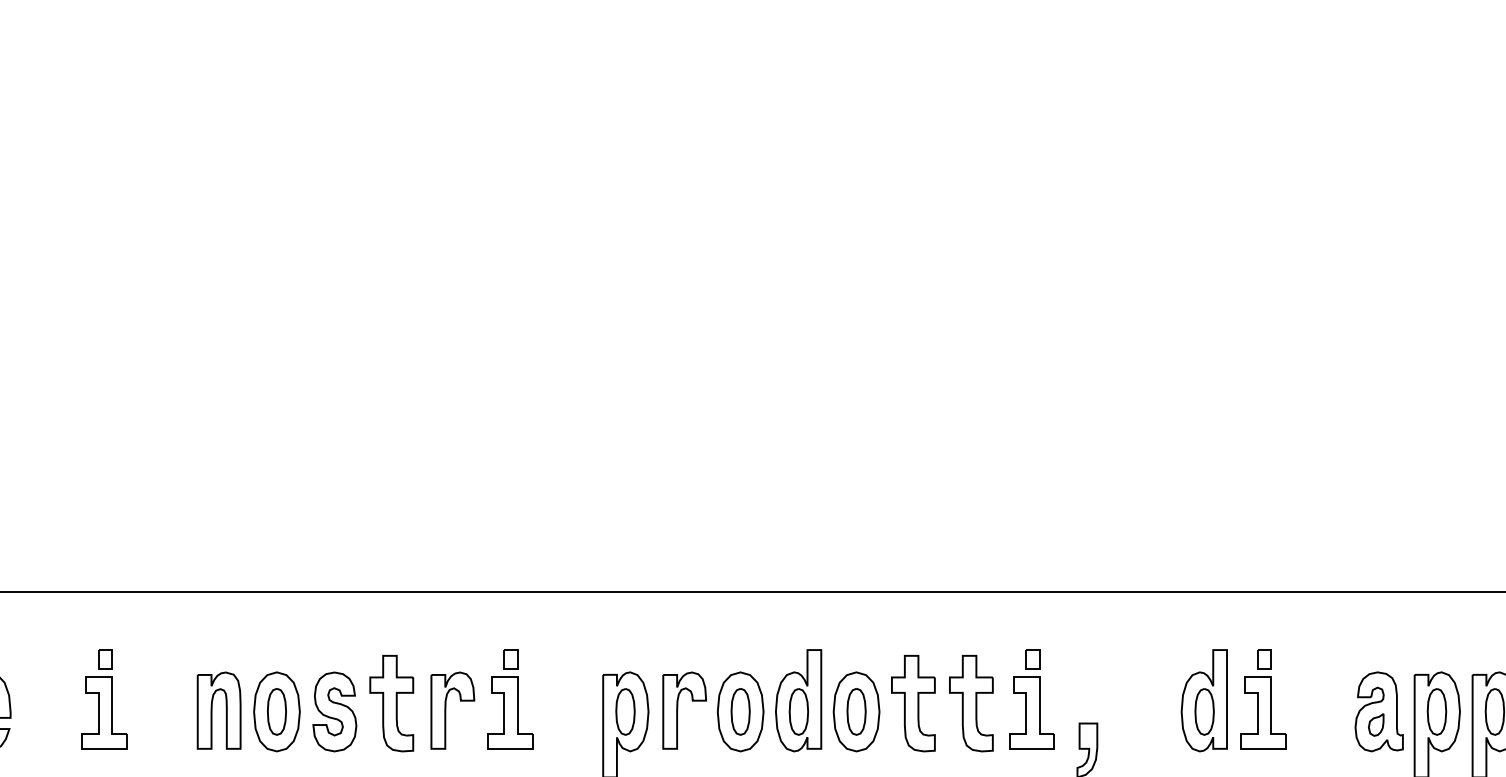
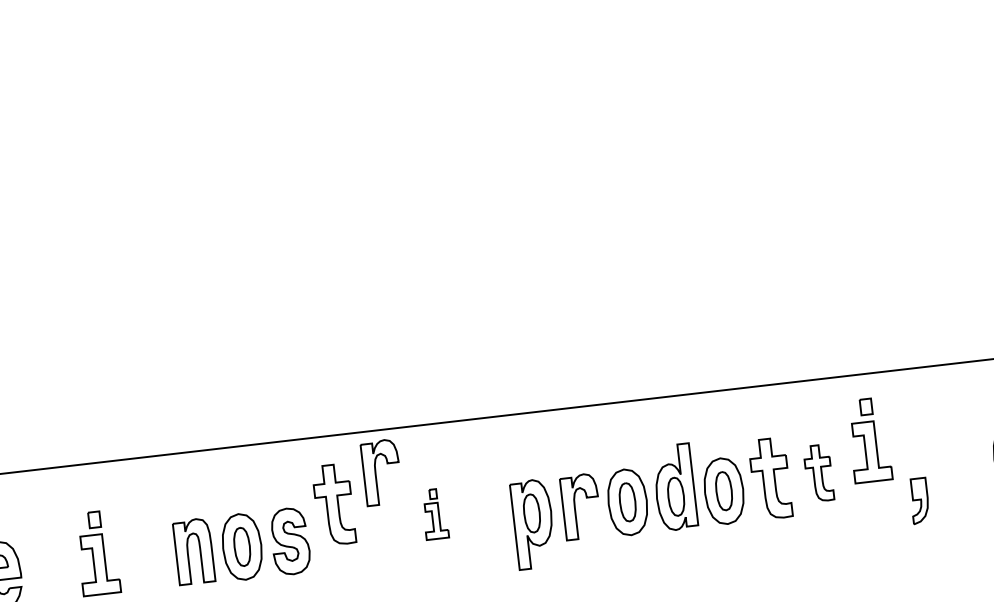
part: (510, 699) -> (435, 514), size x0.6
part: (1031, 699) -> (868, 440), moved
part: (391, 703) -> (333, 504), moved
part: (971, 703) -> (818, 473), size x0.7
part: (452, 710) -> (381, 472), moved

